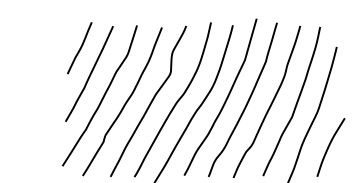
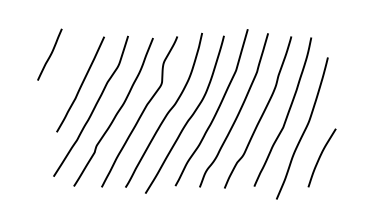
curve: (80, 47) -> (50, 54), moved

